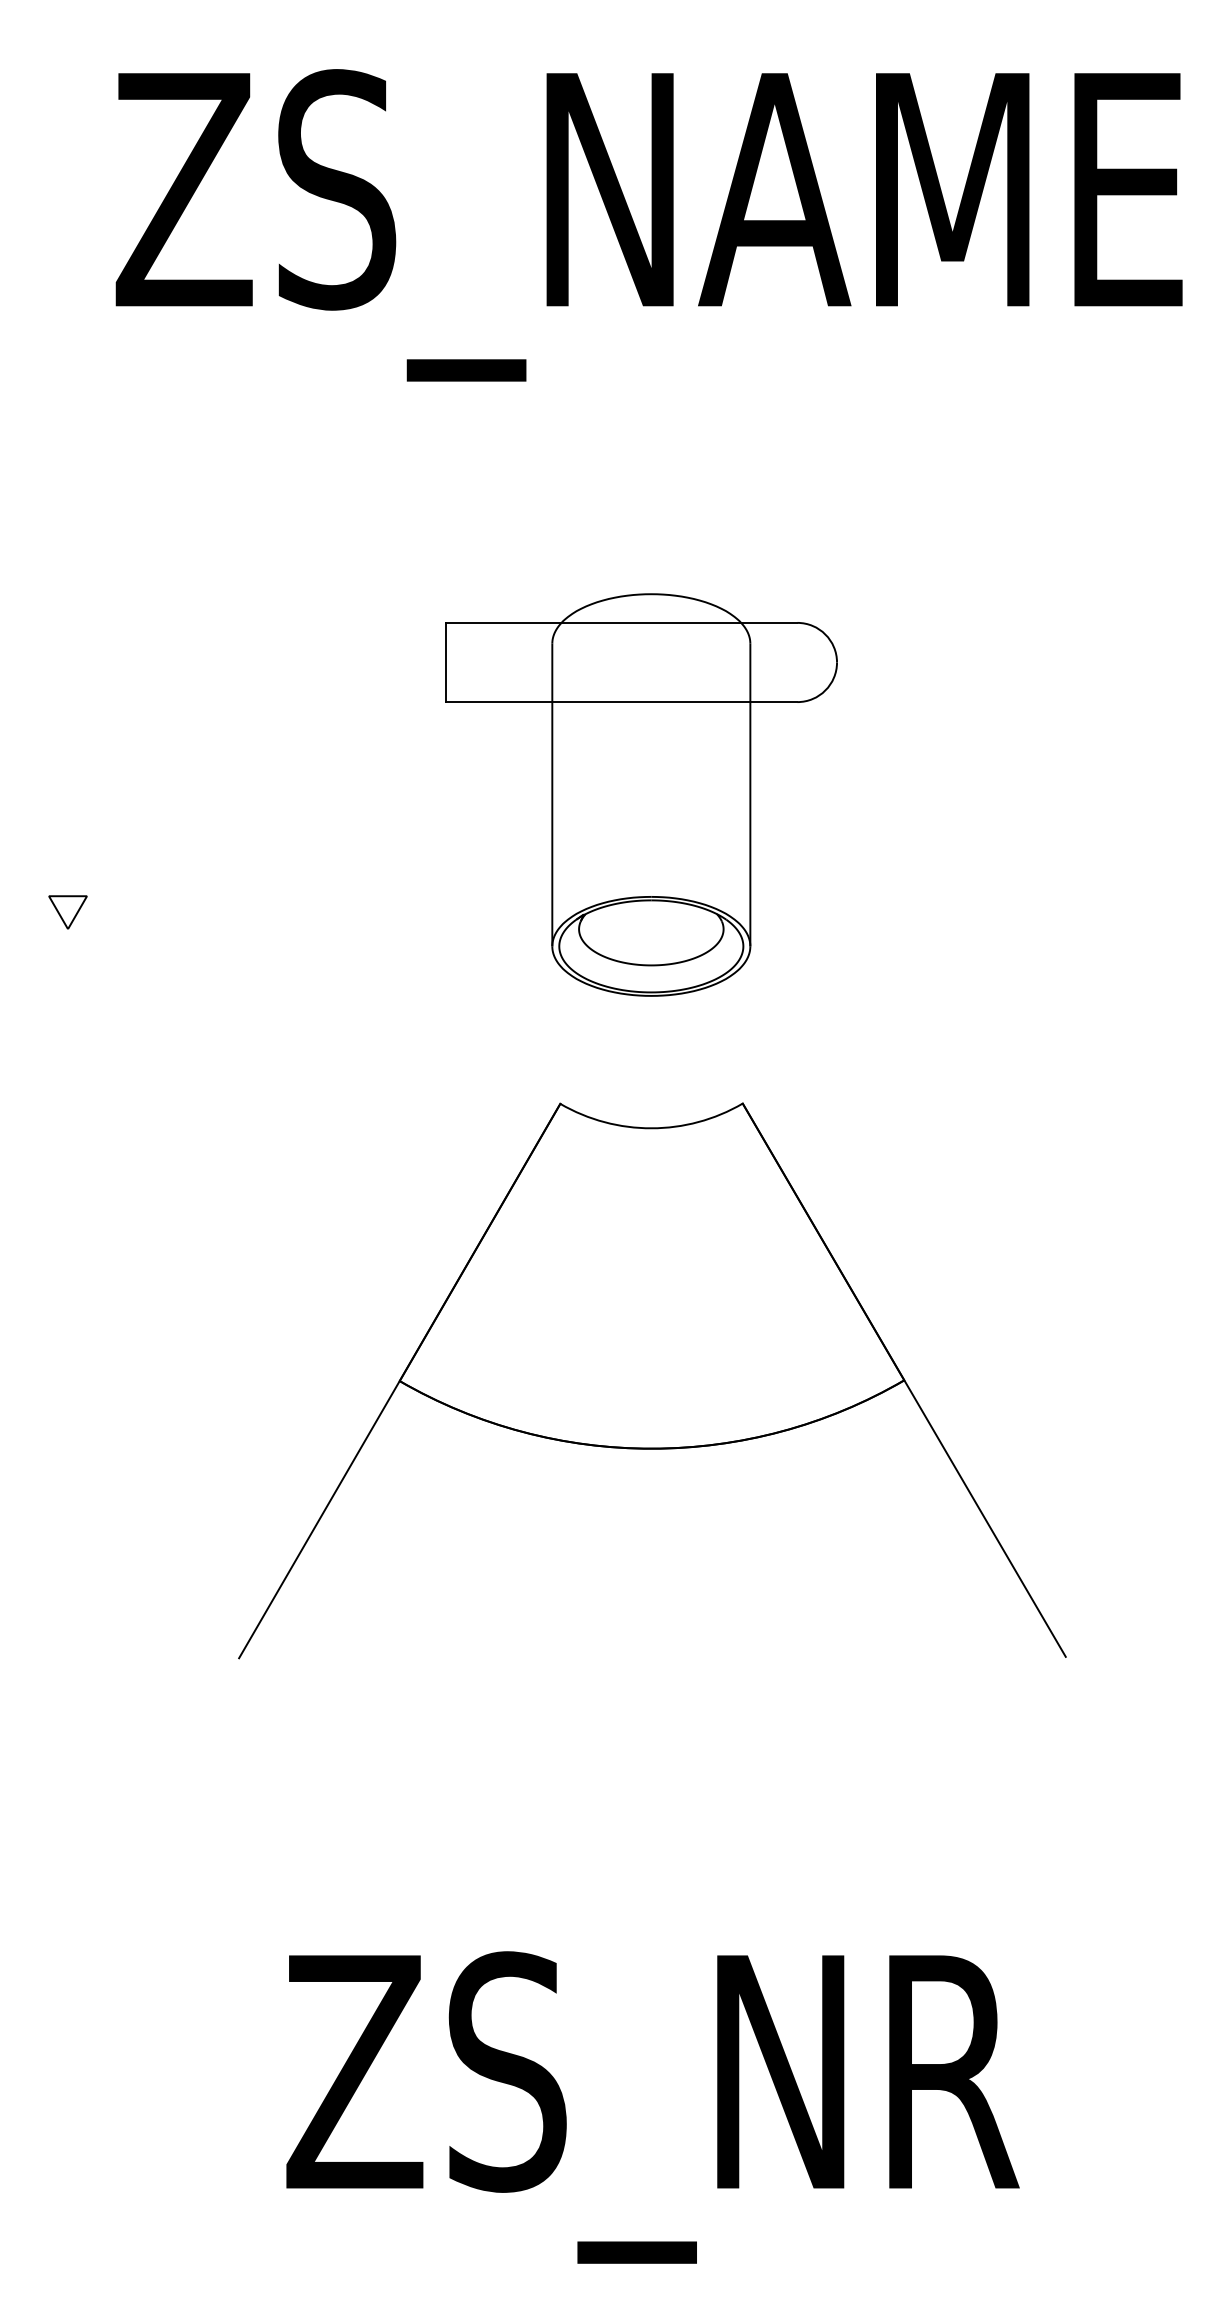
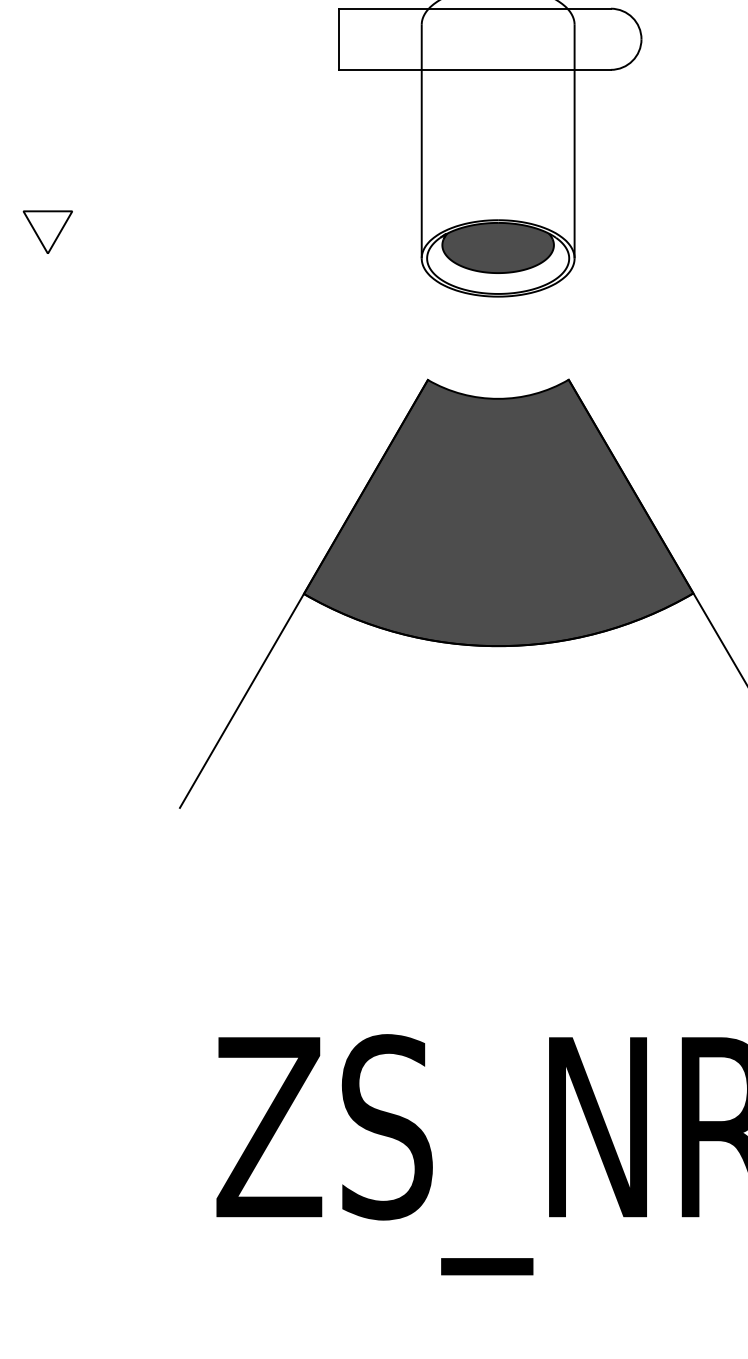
part: (67, 912) -> (47, 232), size x1.67
fill: (649, 932) -> (496, 247), added
fill: (651, 1275) -> (498, 512), added

